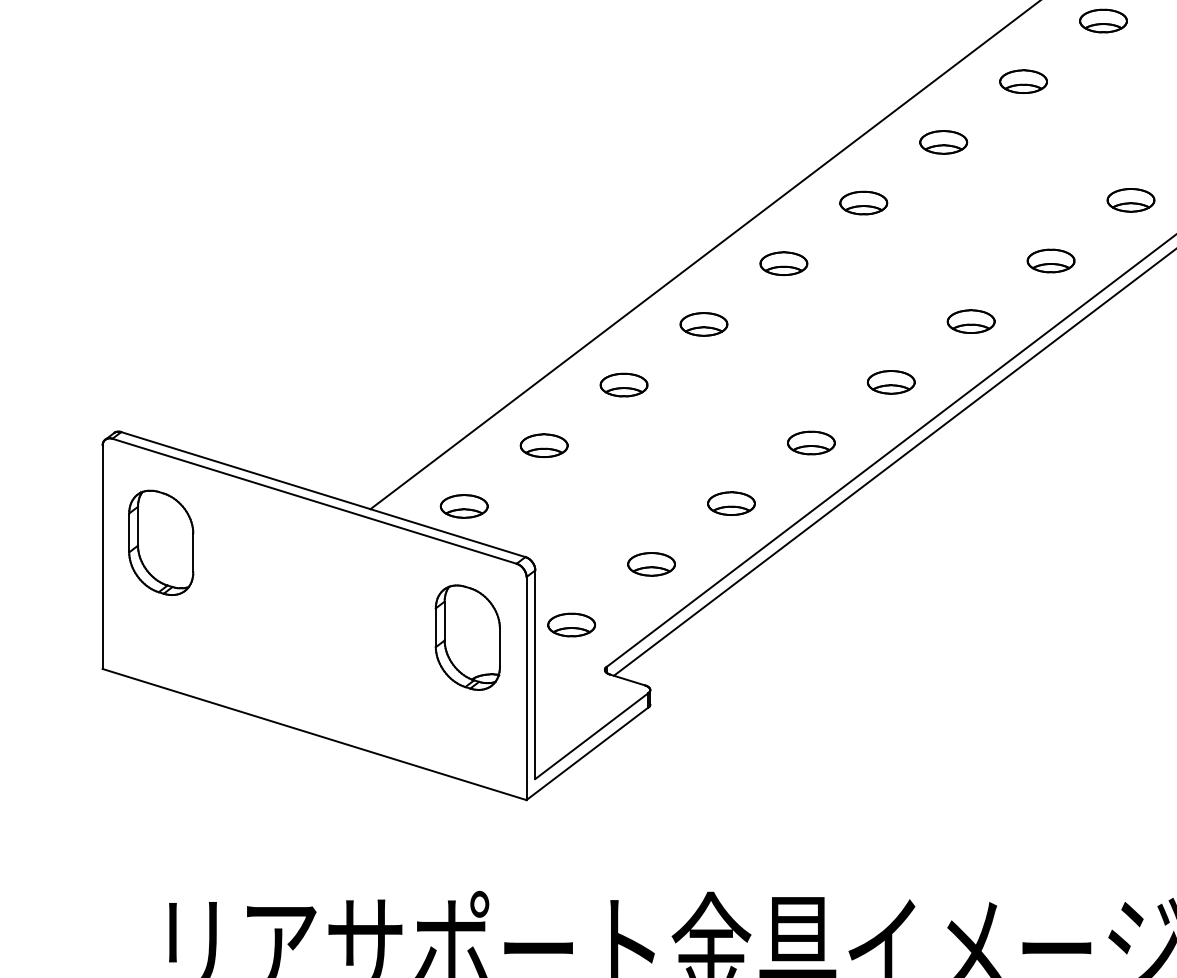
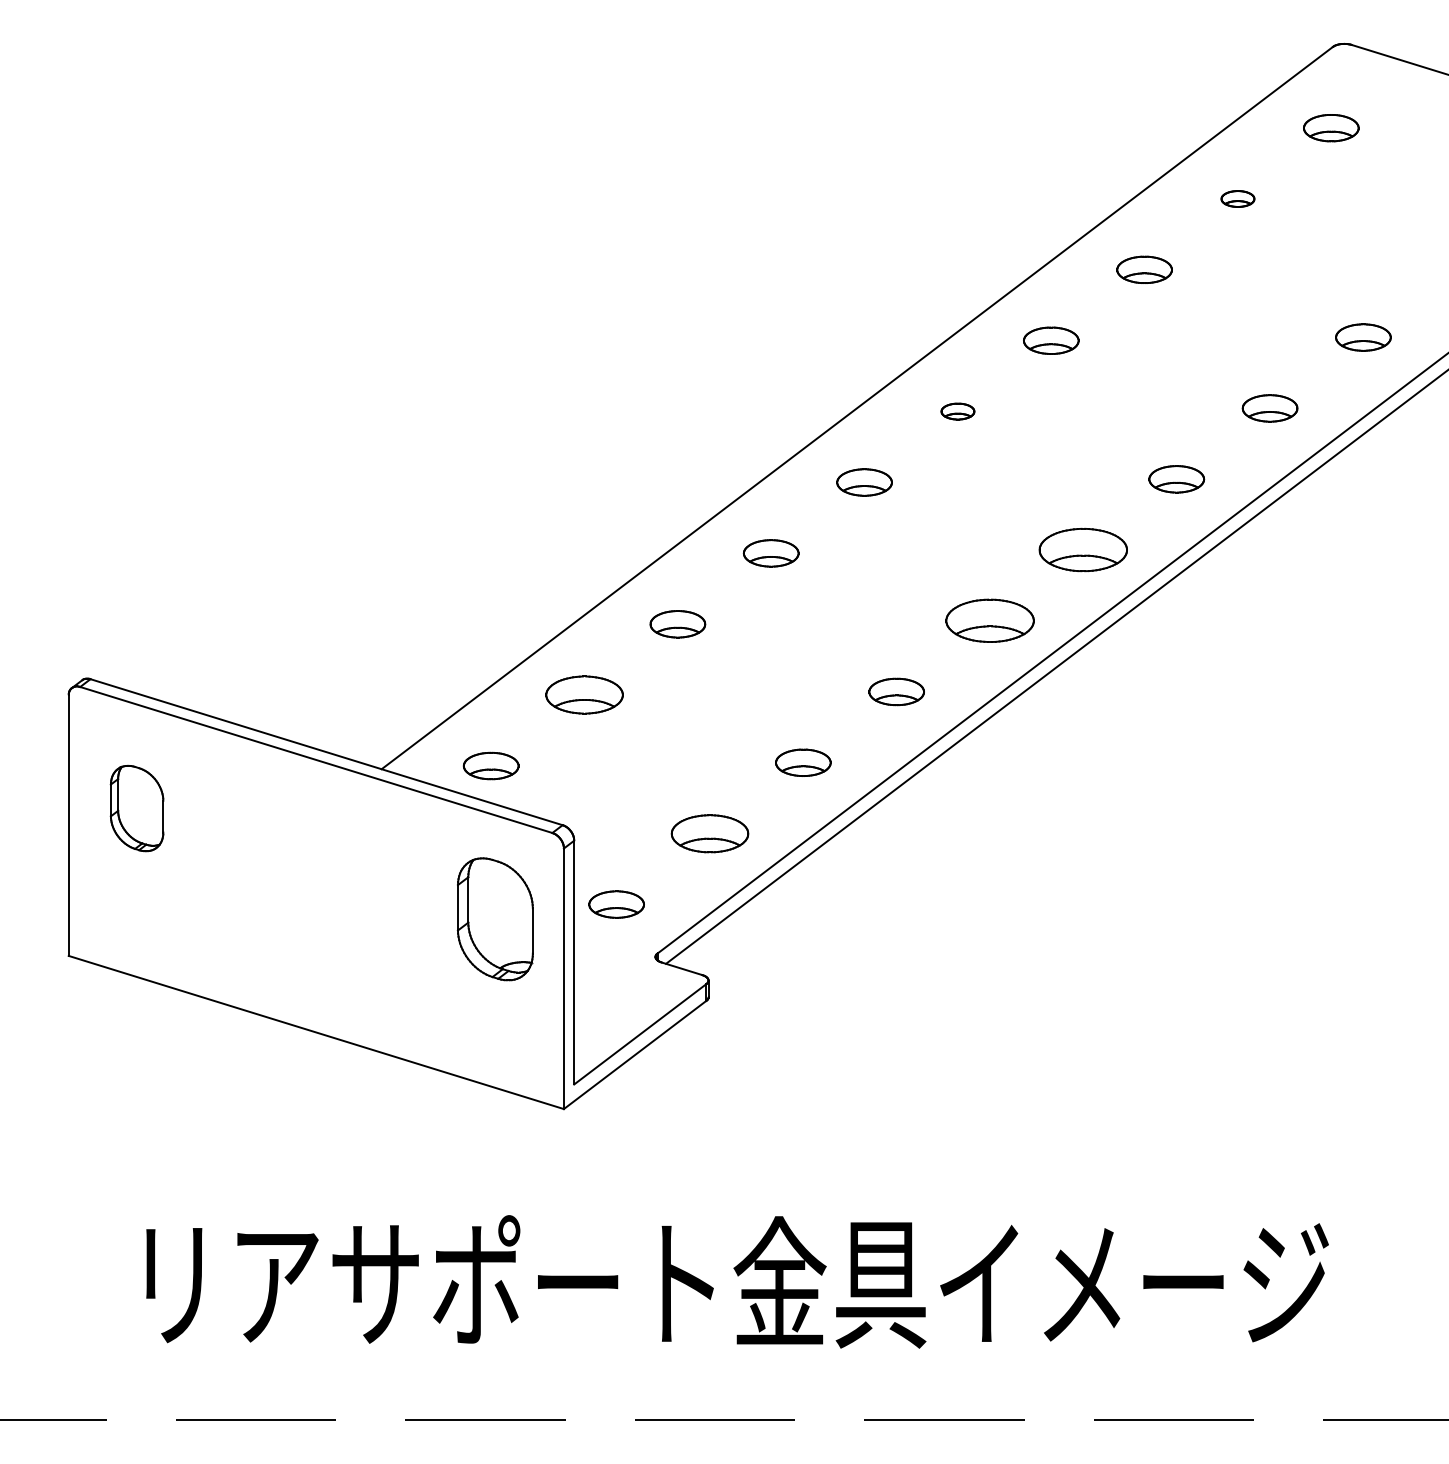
part: (1103, 20) -> (1237, 198), size x0.6
part: (863, 202) -> (957, 411), size x0.6
part: (971, 321) -> (1083, 550), size x1.6
part: (890, 382) -> (989, 621), size x1.6
part: (544, 446) -> (584, 695), size x1.4
part: (160, 542) -> (136, 808), size x0.7
part: (651, 564) -> (709, 833), size x1.4

